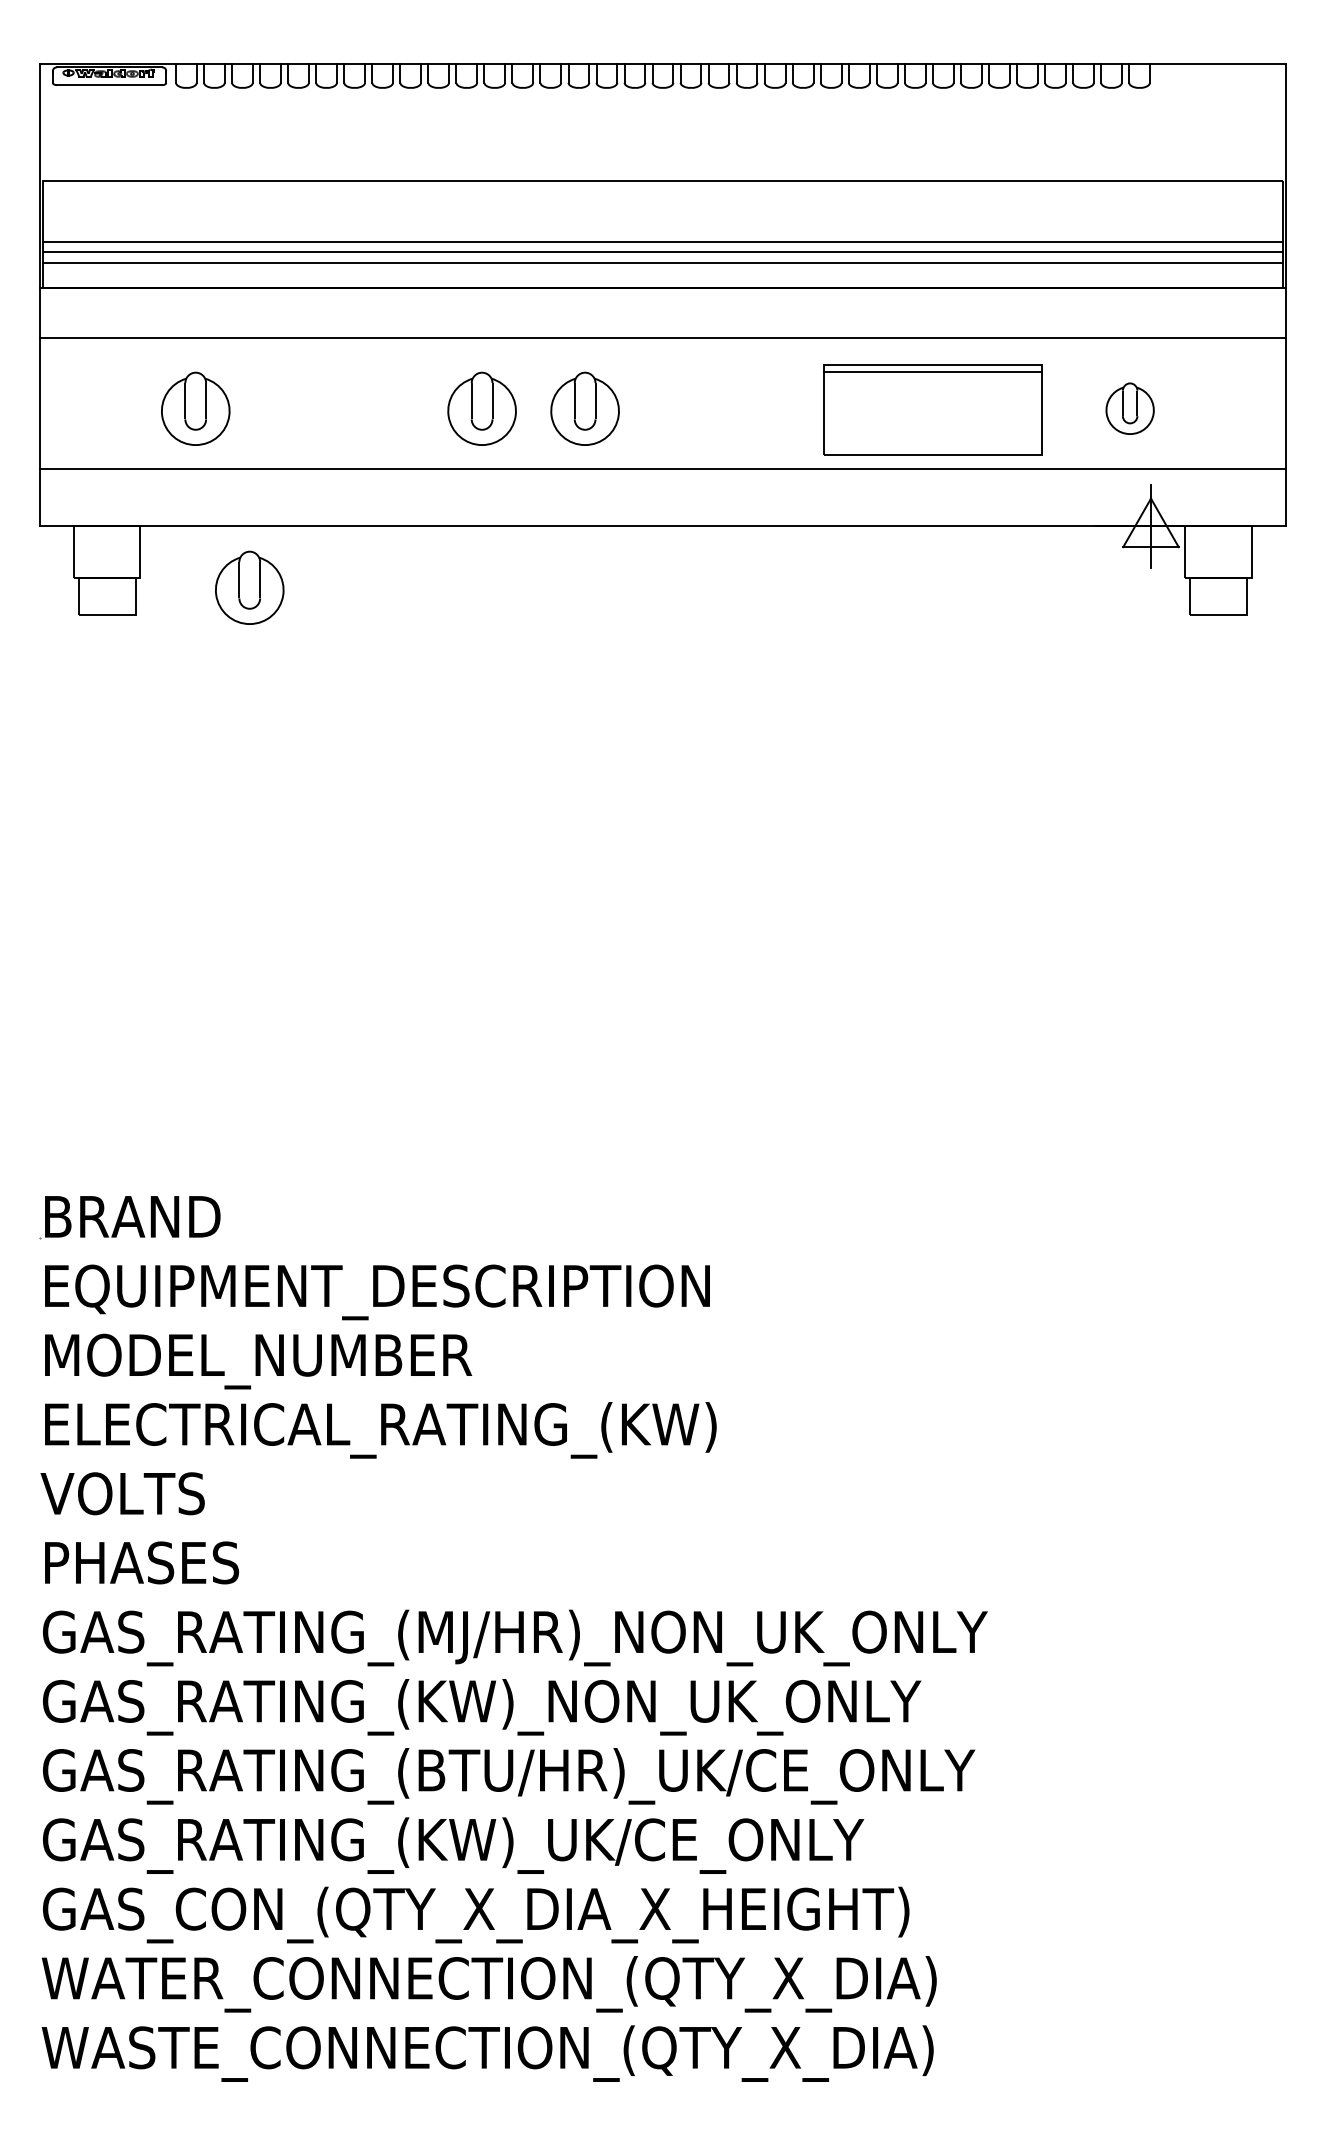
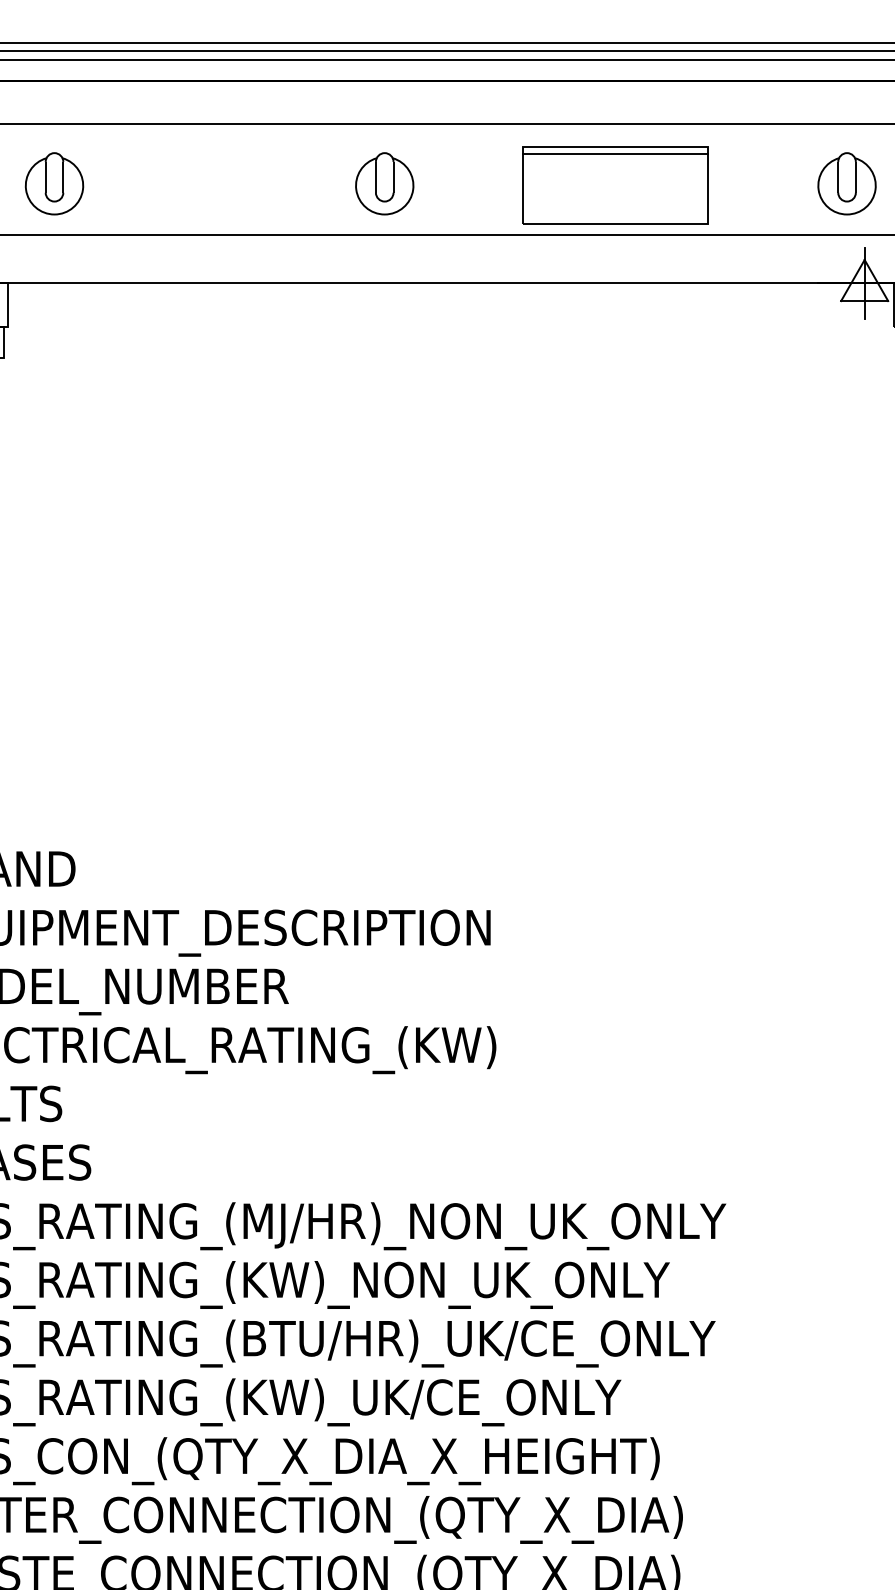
part: (481, 408) -> (296, 183), removed
part: (1129, 408) -> (846, 183), size x1.43
part: (932, 409) -> (615, 185), moved
part: (249, 587) -> (100, 335), removed

